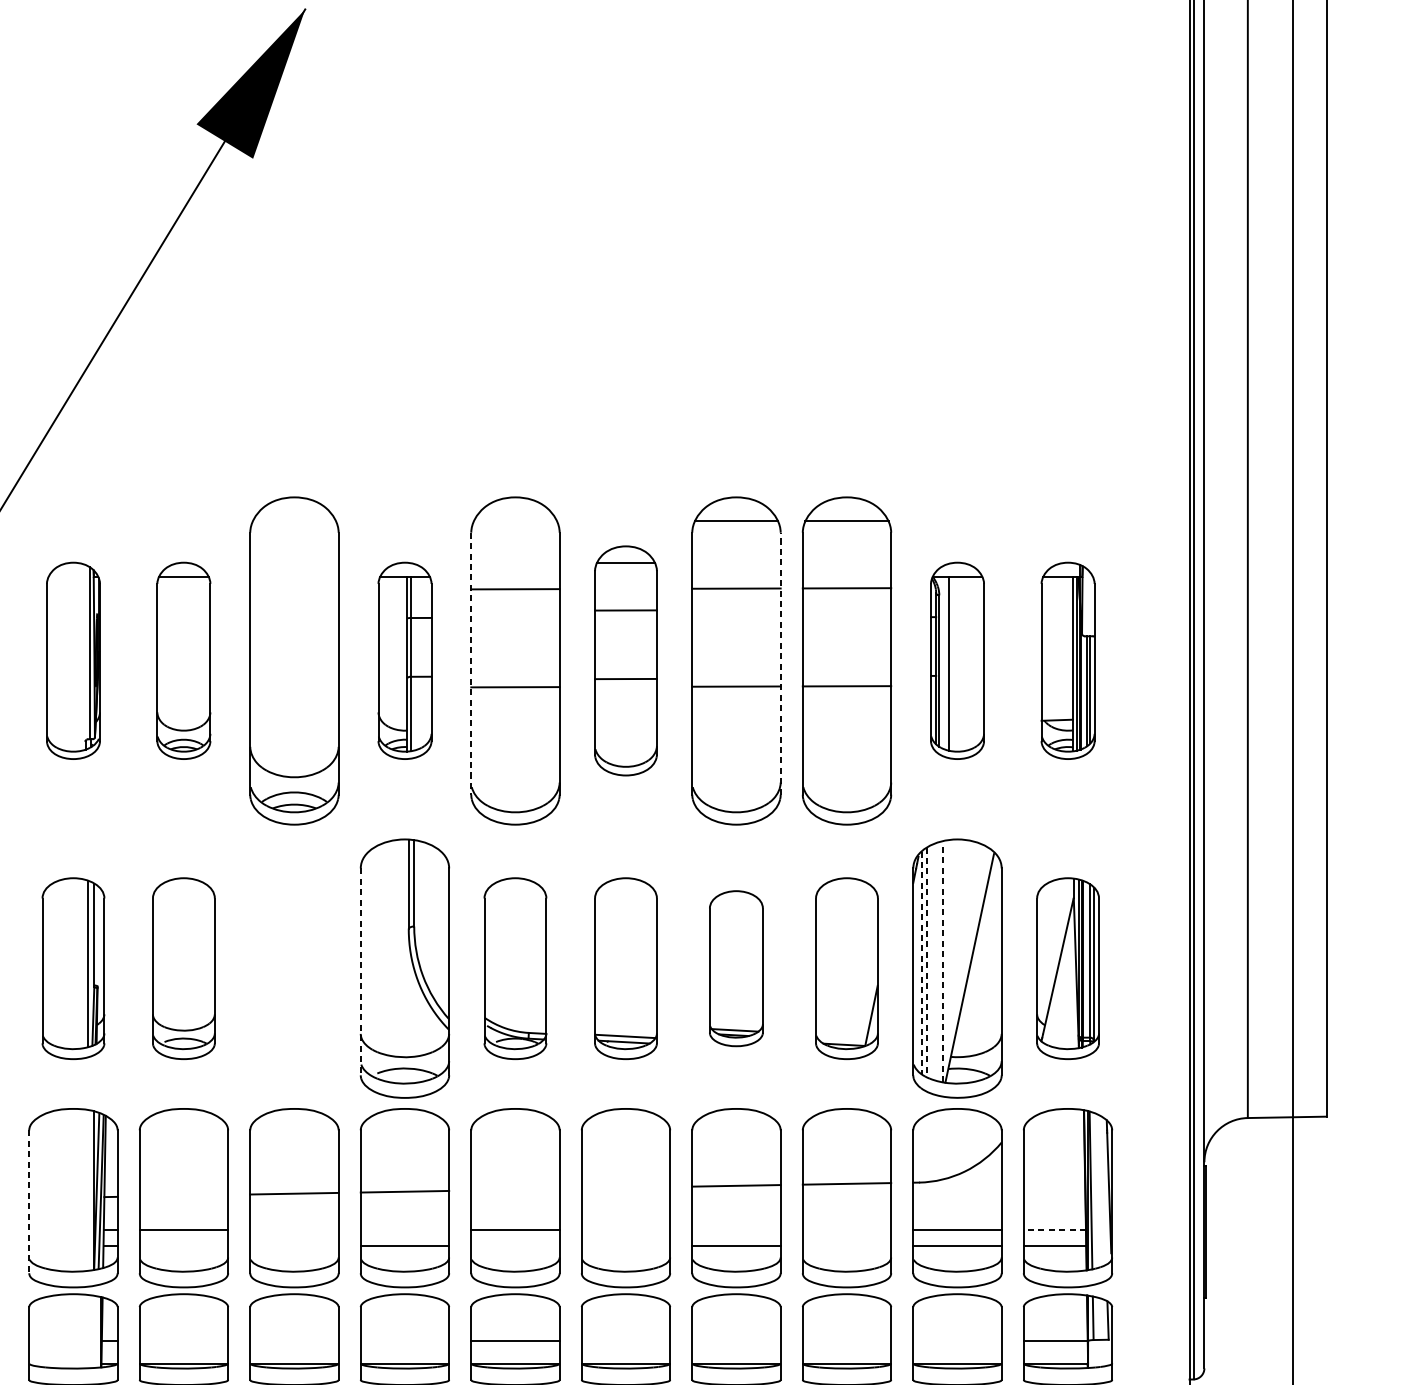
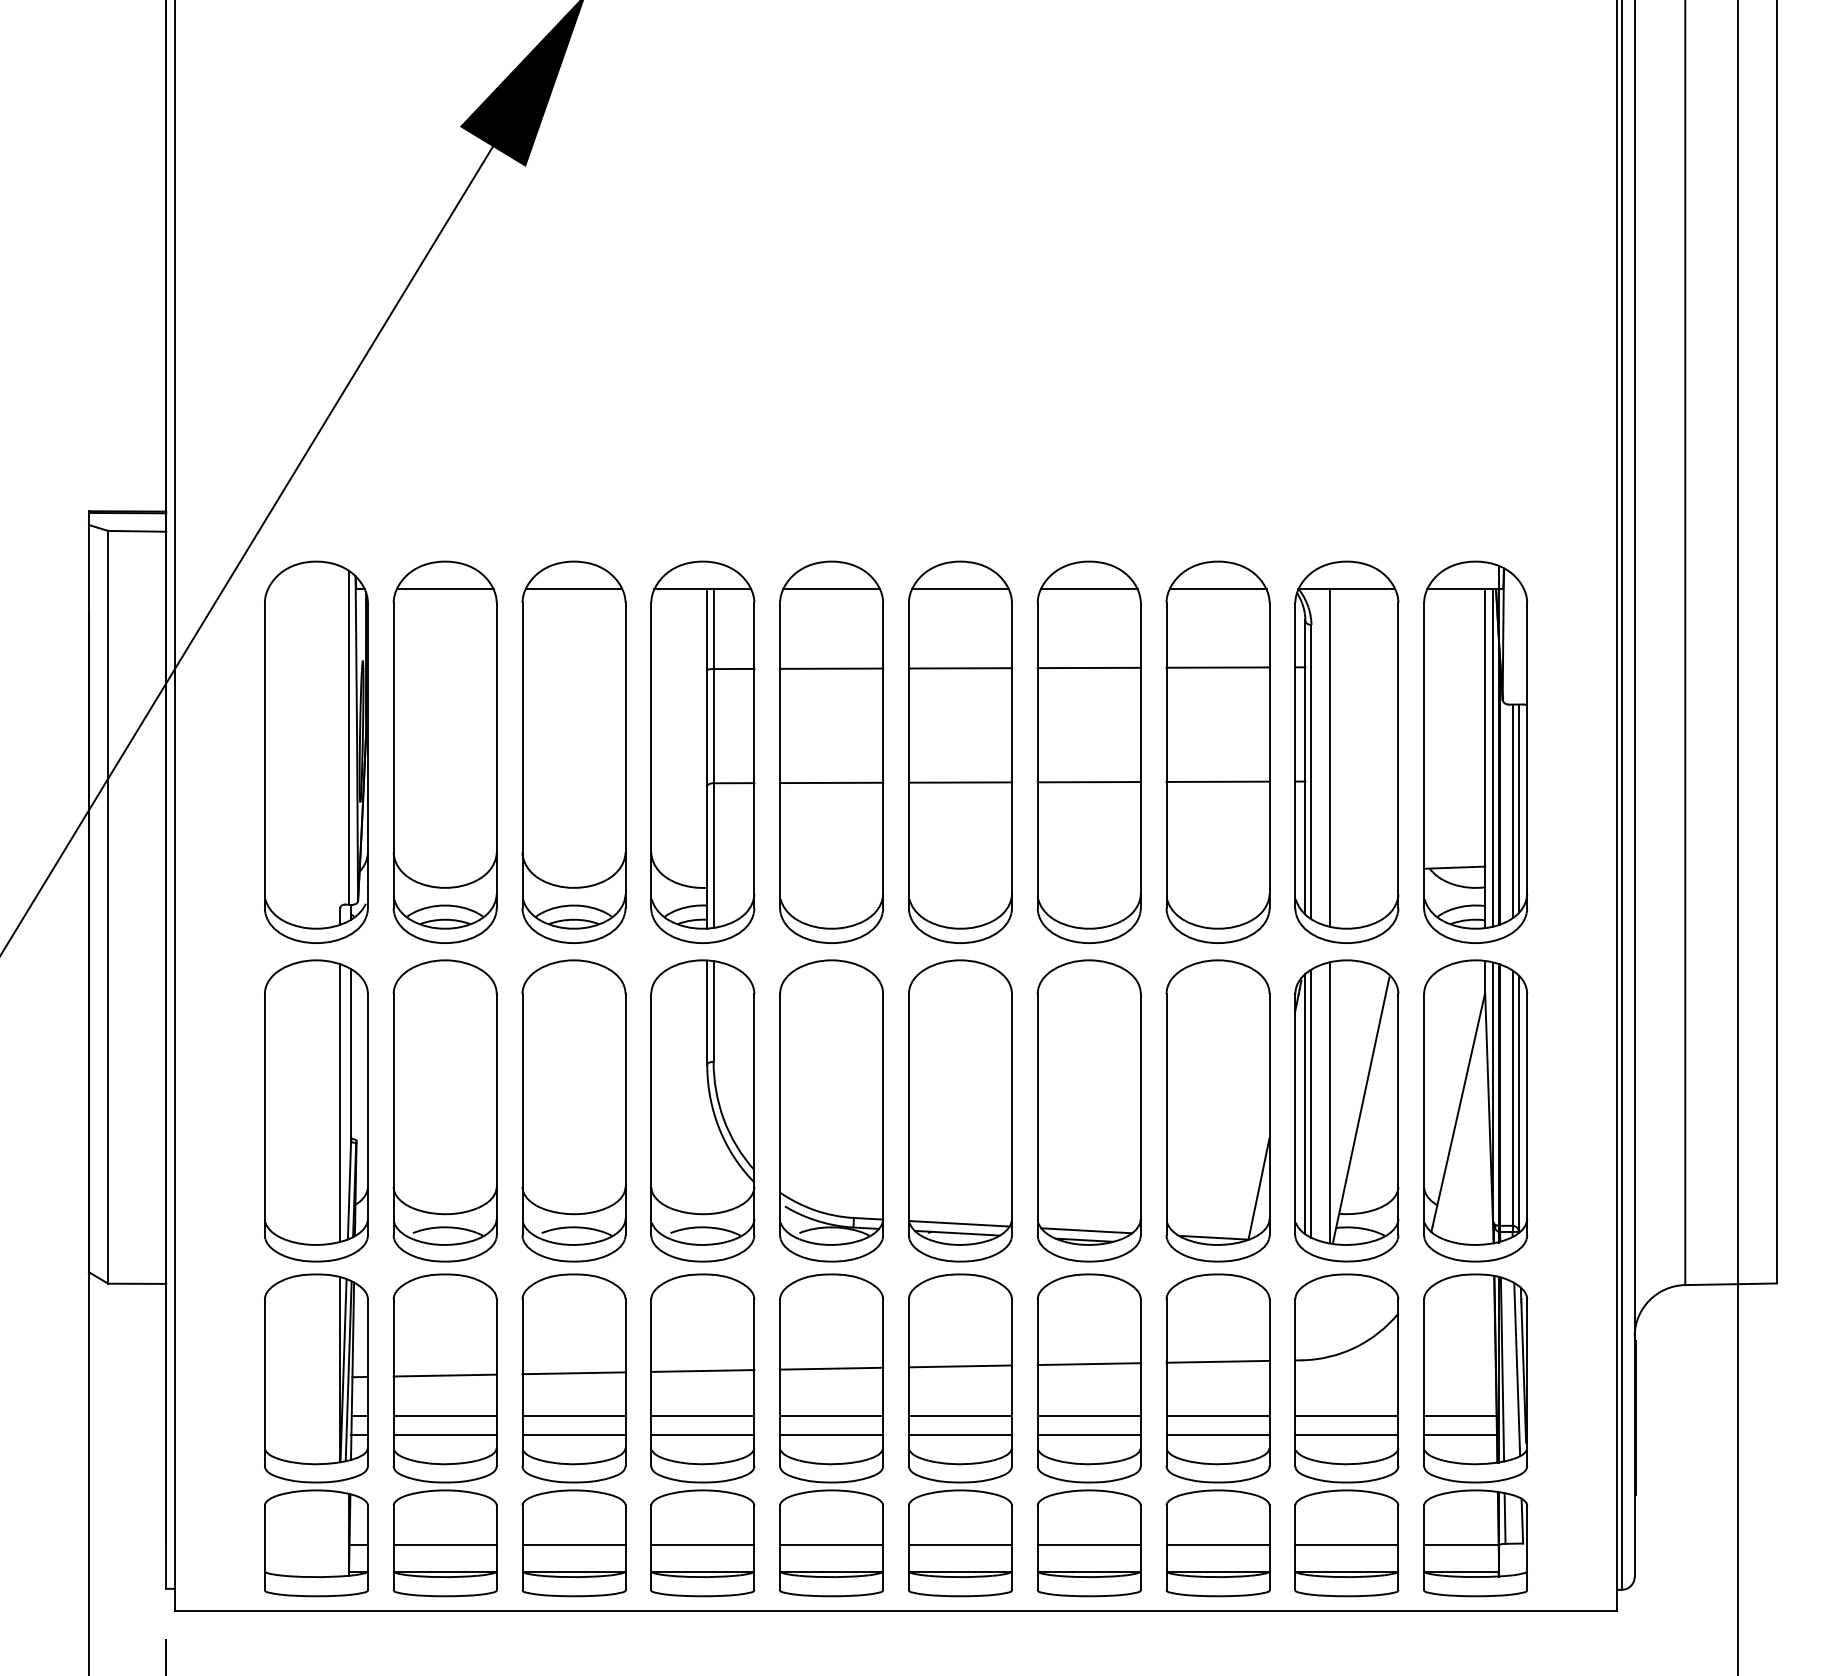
line: (294, 521) -> (573, 589), added
line: (515, 521) -> (831, 589), added
part: (73, 660) -> (316, 751), size x1.67
part: (183, 660) -> (444, 751), size x1.67
part: (404, 660) -> (702, 751), size x1.67
part: (626, 660) -> (960, 751), size x1.43
part: (957, 660) -> (1346, 751), size x1.67
part: (1067, 660) -> (1475, 751), size x1.67
line: (471, 663) -> (780, 755), dashed -> solid
line: (780, 663) -> (1140, 755), dashed -> solid
line: (942, 961) -> (1329, 1102), dashed -> solid
line: (927, 962) -> (1311, 1103), dashed -> solid
line: (922, 963) -> (1305, 1104), dashed -> solid
part: (73, 968) -> (316, 1110), size x1.43
part: (183, 968) -> (444, 1110), size x1.43
part: (294, 968) -> (573, 1110), added
part: (515, 968) -> (831, 1110), size x1.43
part: (626, 968) -> (960, 1110), size x1.43
part: (735, 968) -> (1088, 1110), size x1.67
part: (846, 968) -> (1217, 1110), size x1.43
part: (1067, 968) -> (1475, 1110), size x1.43
line: (360, 971) -> (651, 1114), dashed -> solid
line: (625, 1187) -> (959, 1366), added
line: (515, 1189) -> (831, 1368), added
line: (1103, 1190) -> (1517, 1369), added
line: (183, 1195) -> (444, 1375), added
line: (28, 1202) -> (264, 1383), dashed -> solid
line: (294, 1229) -> (573, 1415), added
line: (404, 1229) -> (702, 1415), added
line: (625, 1229) -> (959, 1415), added
line: (735, 1229) -> (1088, 1415), added
line: (846, 1229) -> (1217, 1415), added
line: (1054, 1229) -> (1459, 1415), dashed -> solid
line: (183, 1246) -> (444, 1434), added
line: (294, 1246) -> (573, 1434), added
line: (515, 1246) -> (831, 1434), added
line: (625, 1246) -> (959, 1434), added
line: (846, 1246) -> (1217, 1434), added
line: (183, 1340) -> (444, 1544), added
line: (294, 1340) -> (573, 1544), added
line: (404, 1340) -> (702, 1544), added
line: (625, 1340) -> (959, 1544), added
line: (735, 1340) -> (1088, 1544), added
line: (846, 1340) -> (1217, 1544), added
line: (957, 1340) -> (1346, 1544), added

